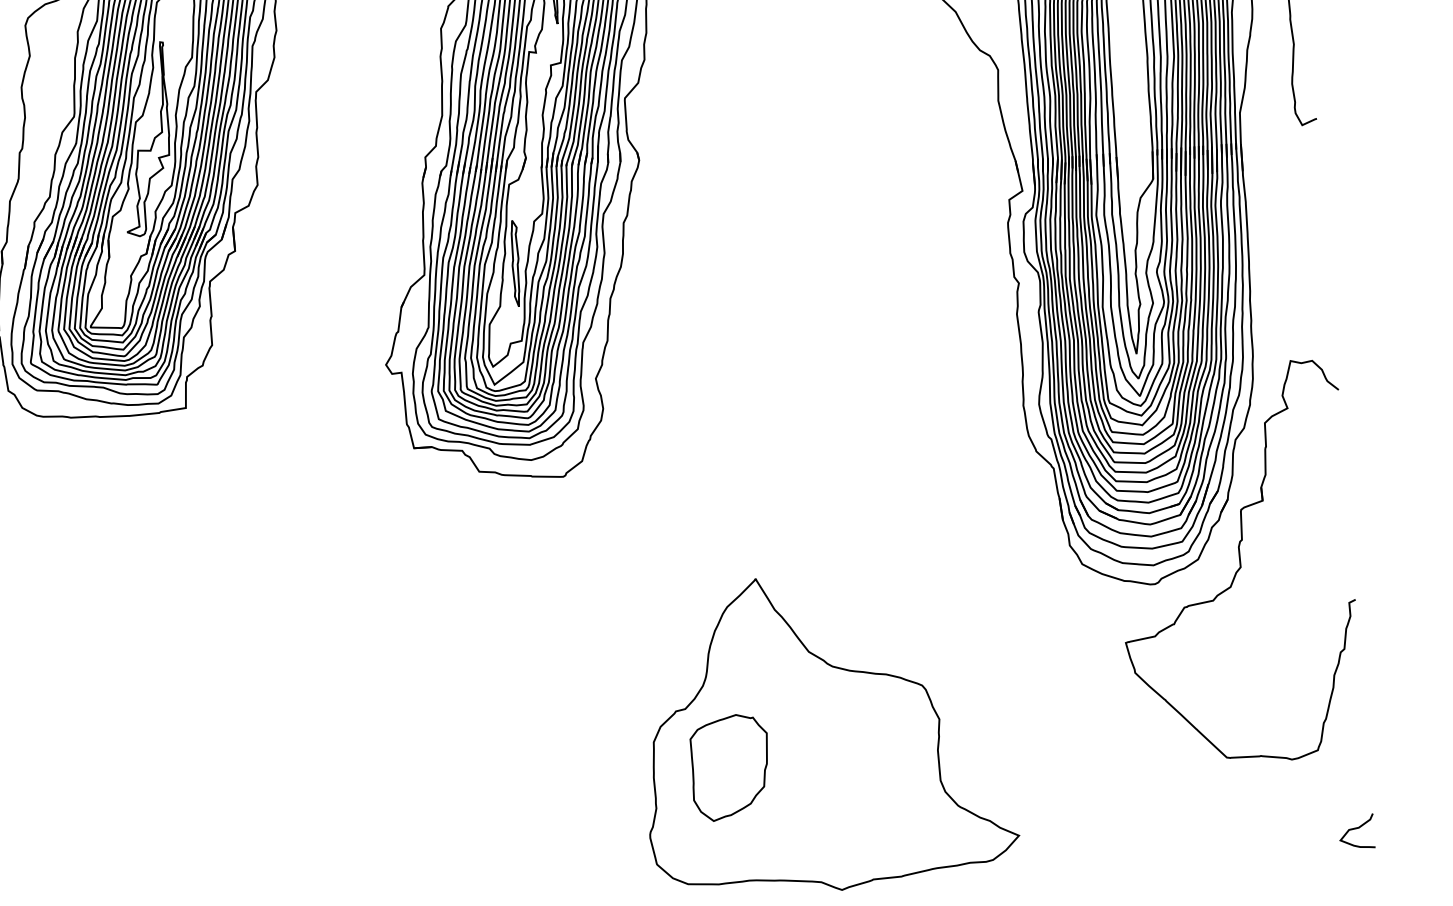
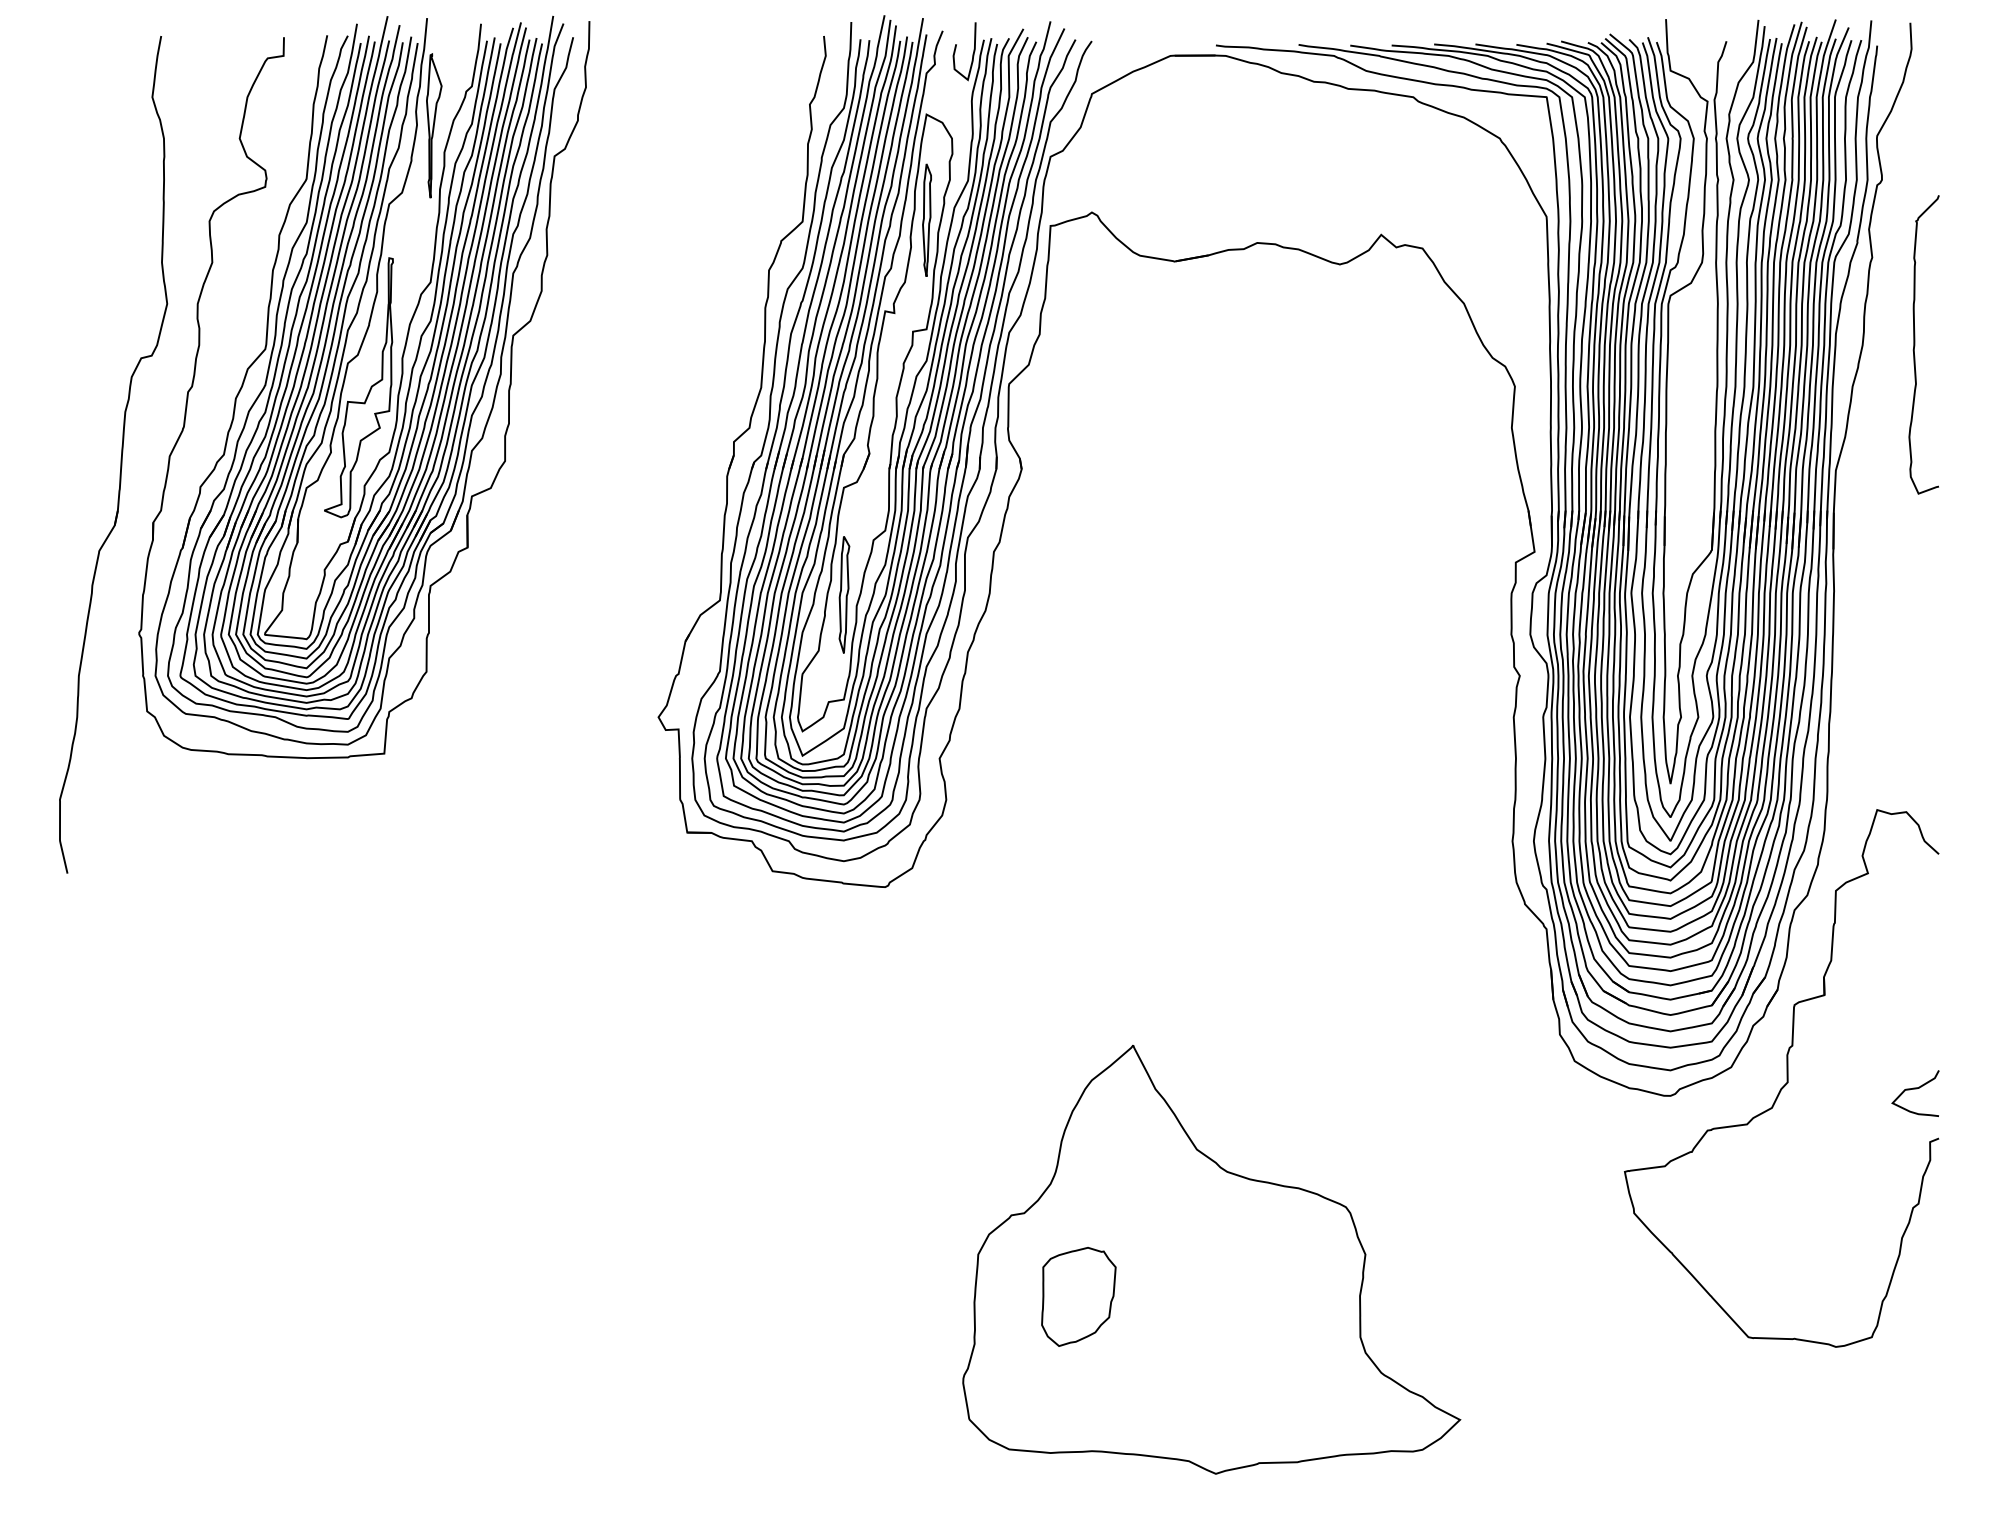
part: (730, 767) -> (1078, 1296), size x0.7
curve: (1356, 829) -> (1915, 1089), moved

